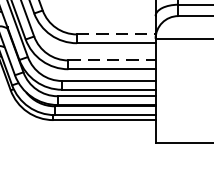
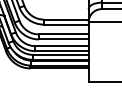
line: (116, 34) -> (66, 19), dashed -> solid
line: (111, 60) -> (63, 34), dashed -> solid

